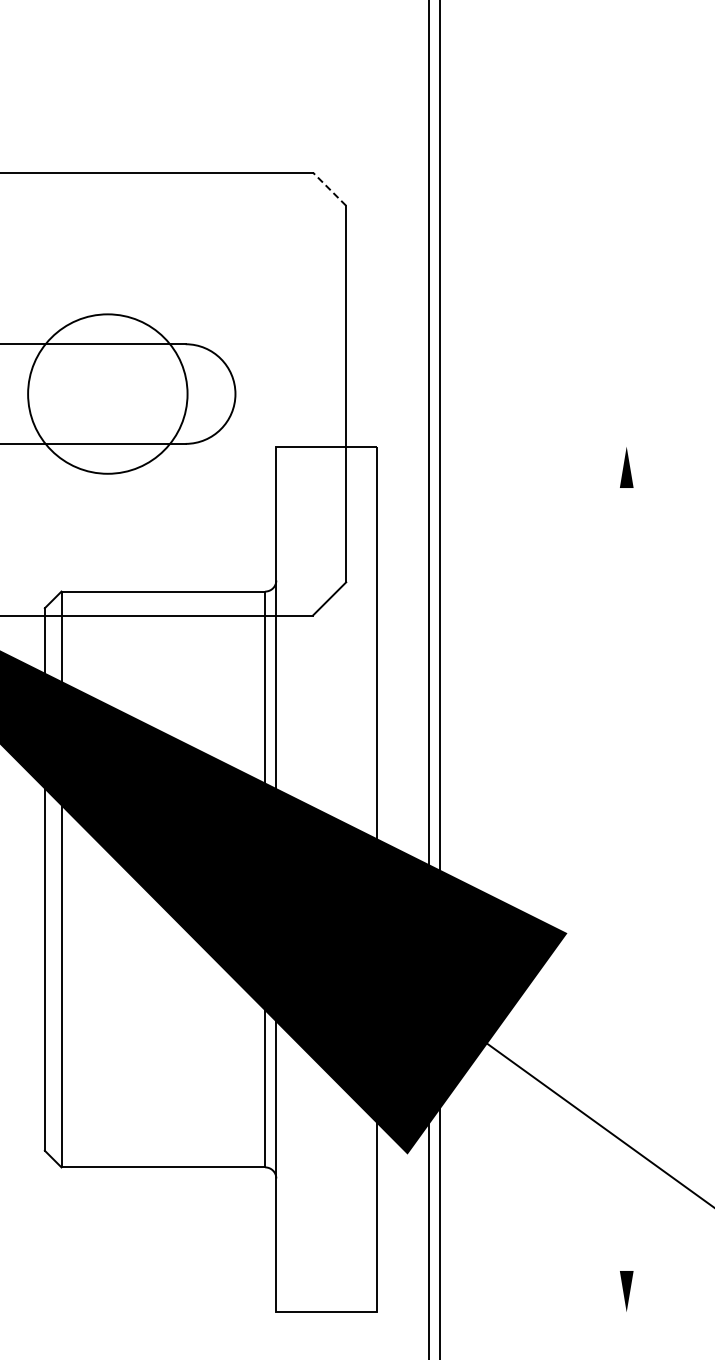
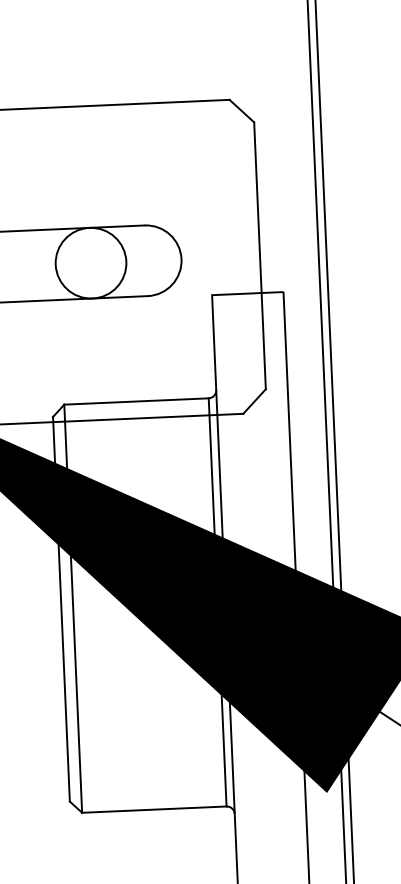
line: (329, 188) -> (241, 110), dashed -> solid
circle: (107, 393) -> (90, 262), size x0.62

